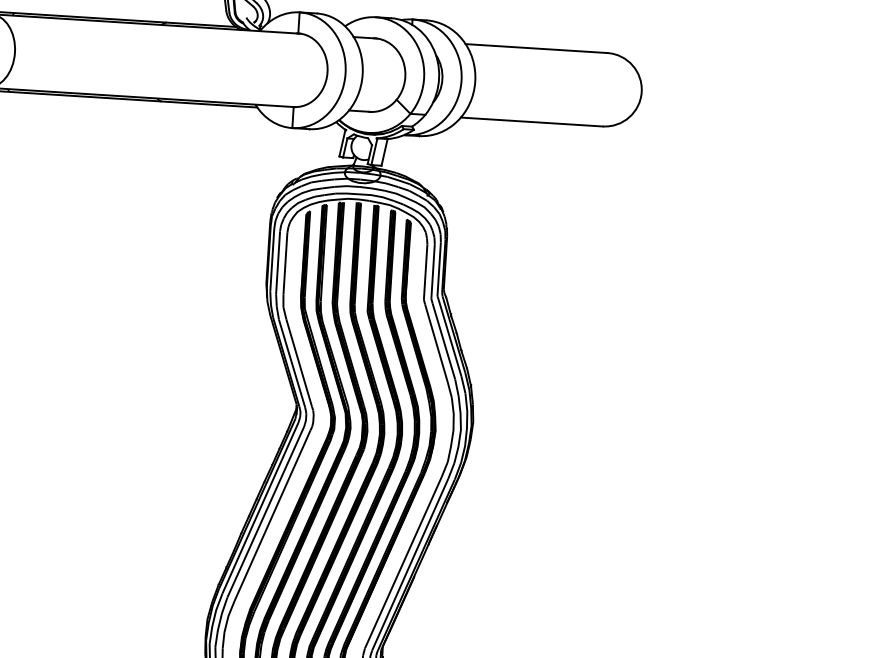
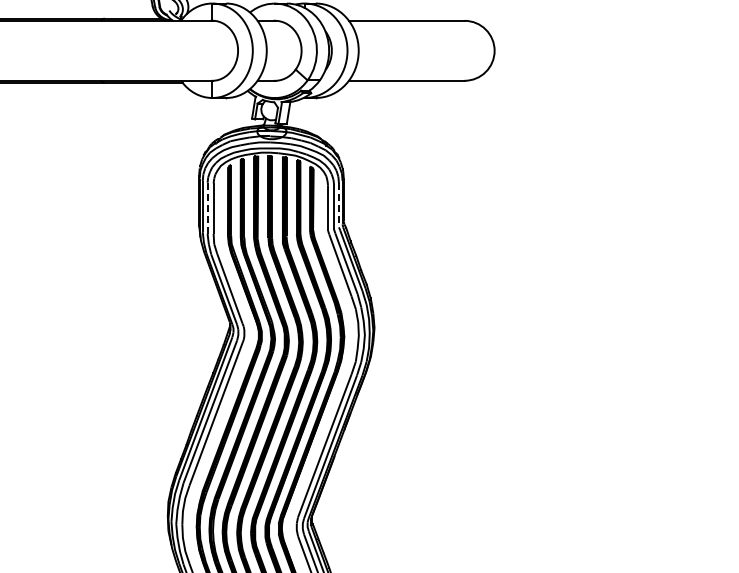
line: (277, 263) -> (207, 208), solid -> dashed
line: (438, 269) -> (338, 205), solid -> dashed

